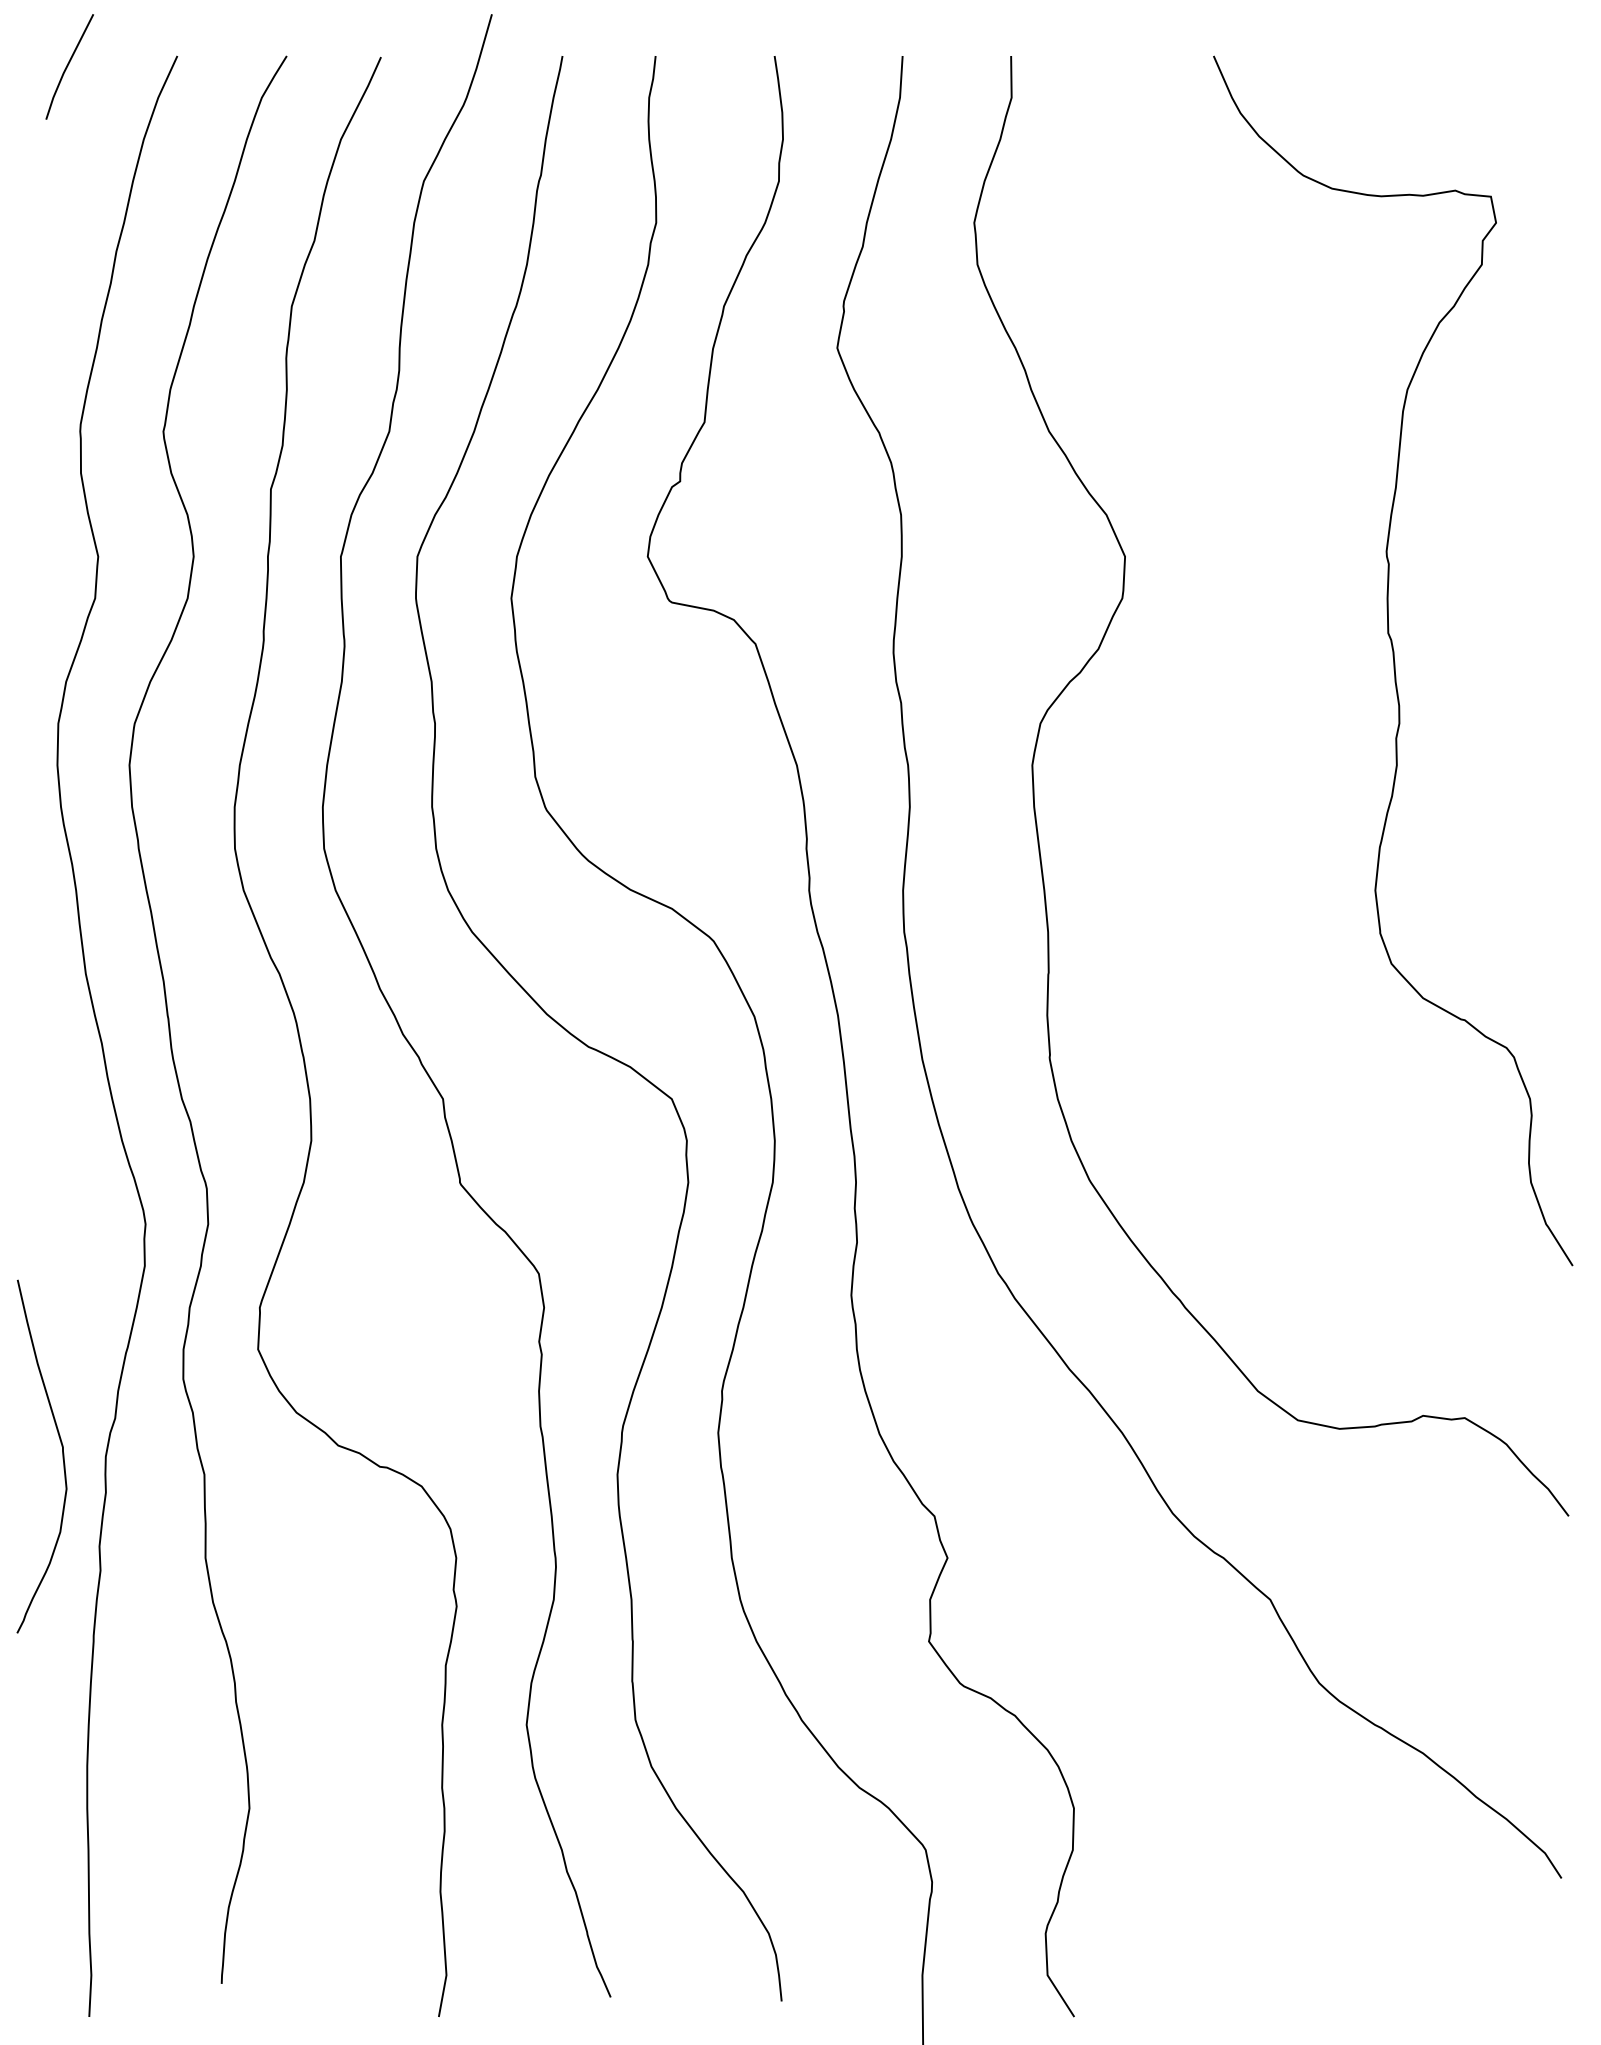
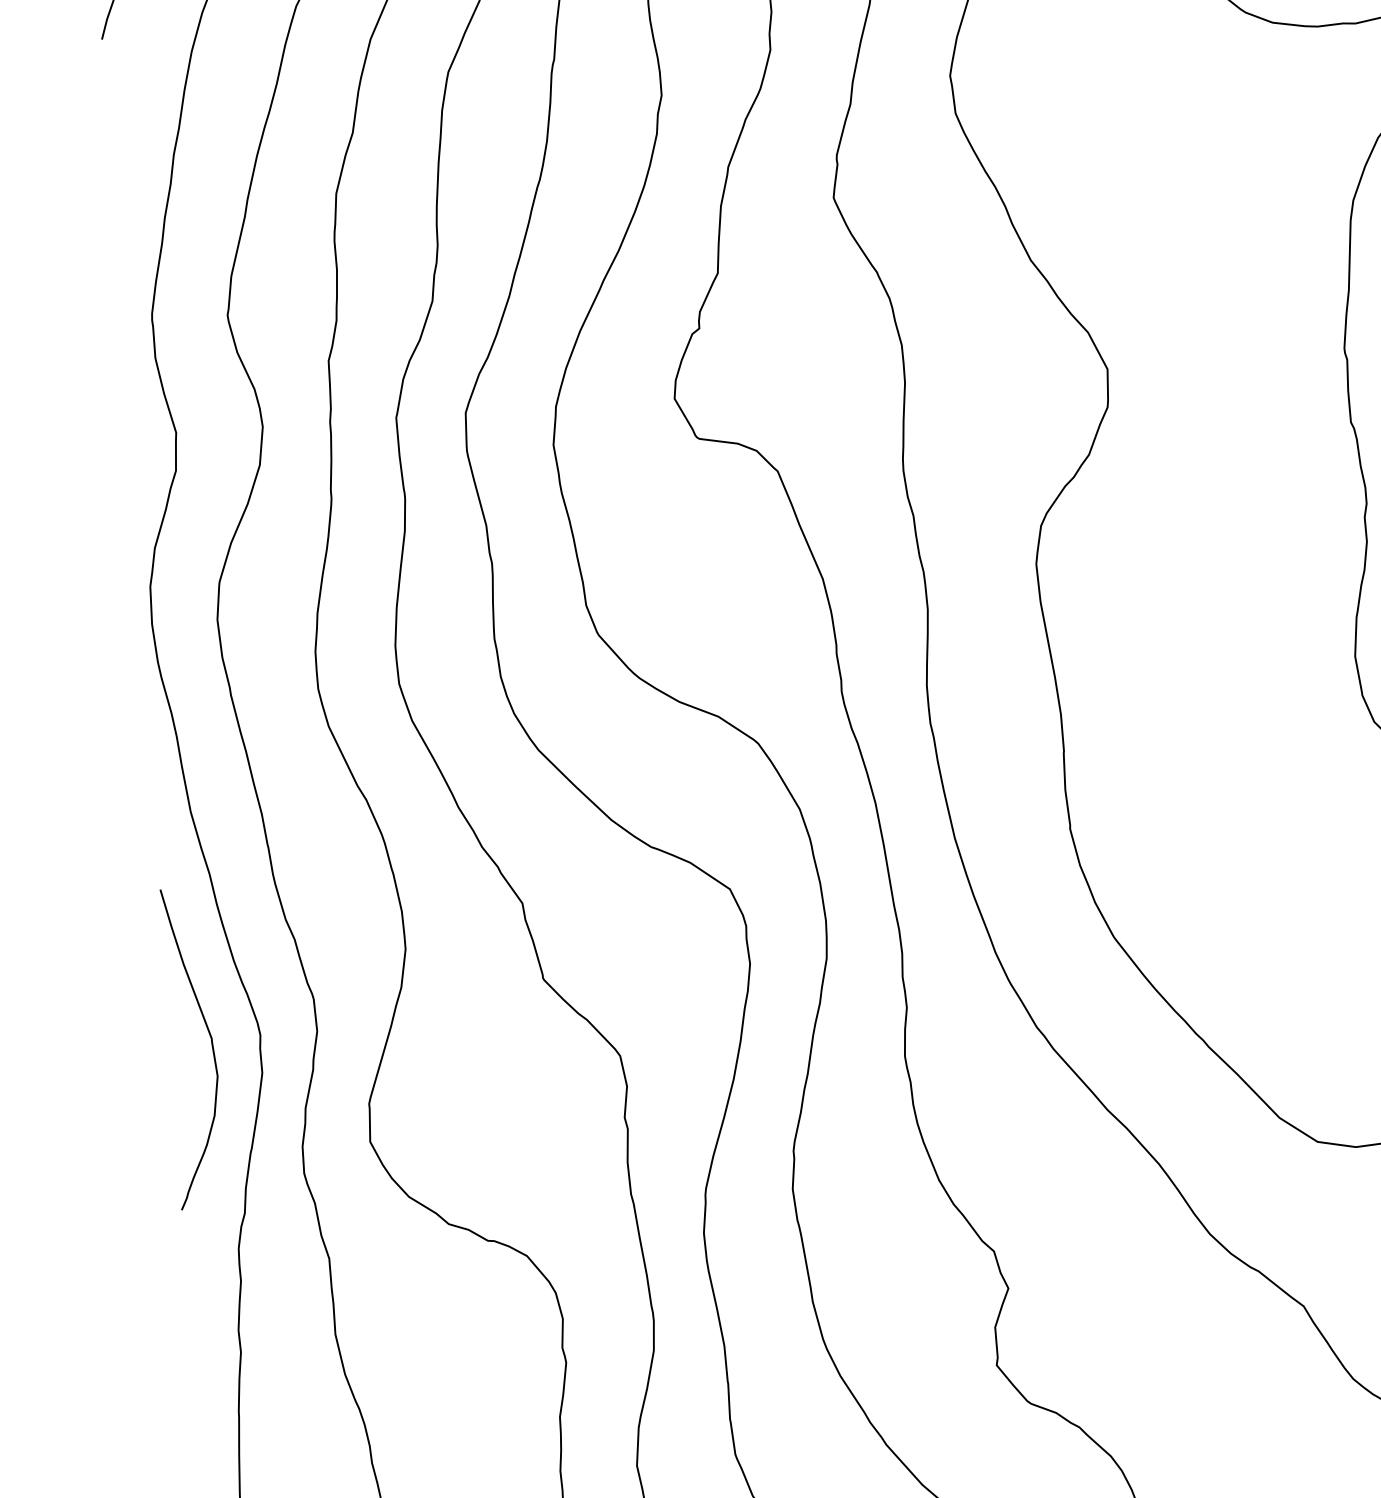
curve: (62, 1456) -> (211, 1047), moved

